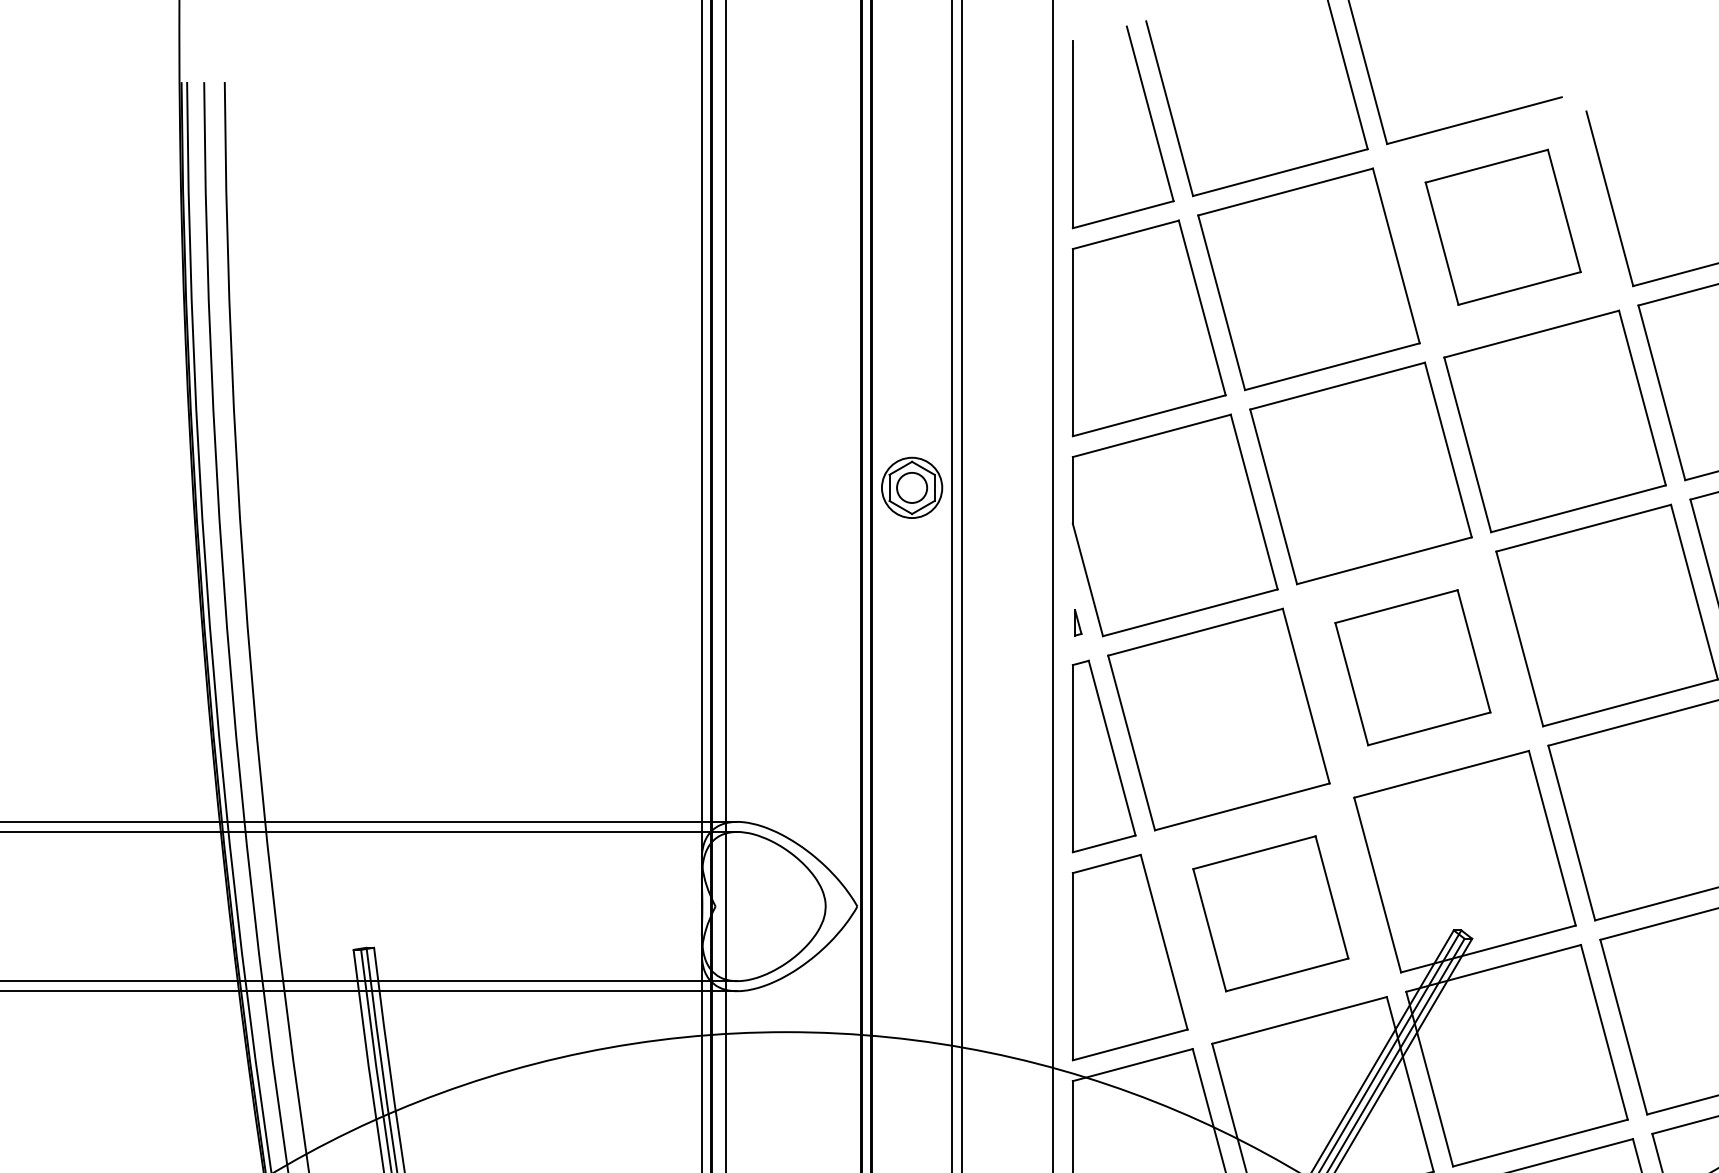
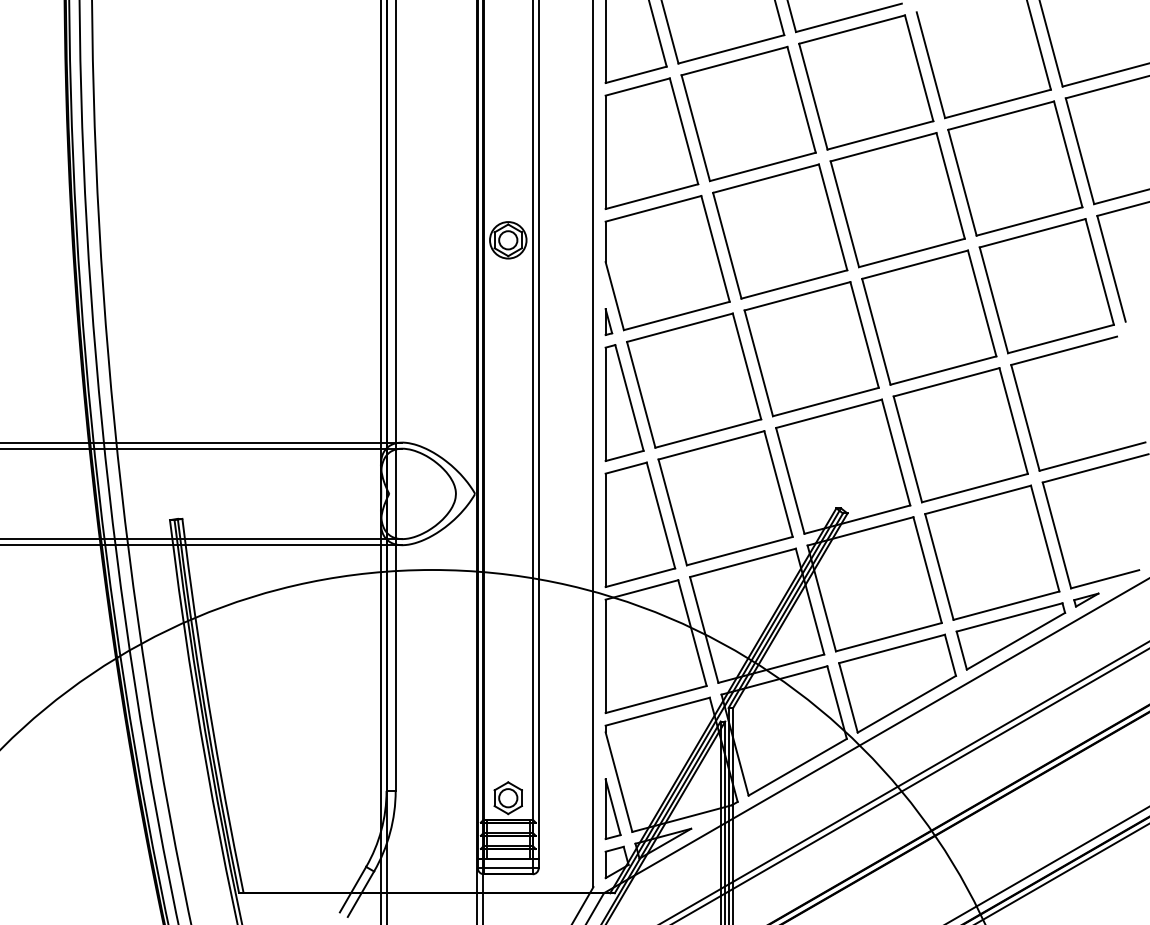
part: (1503, 227) -> (866, 82), size x1.43
part: (1077, 621) -> (608, 321), size x1.67
part: (1412, 668) -> (811, 349), size x1.43
part: (1270, 914) -> (725, 498), size x1.43

